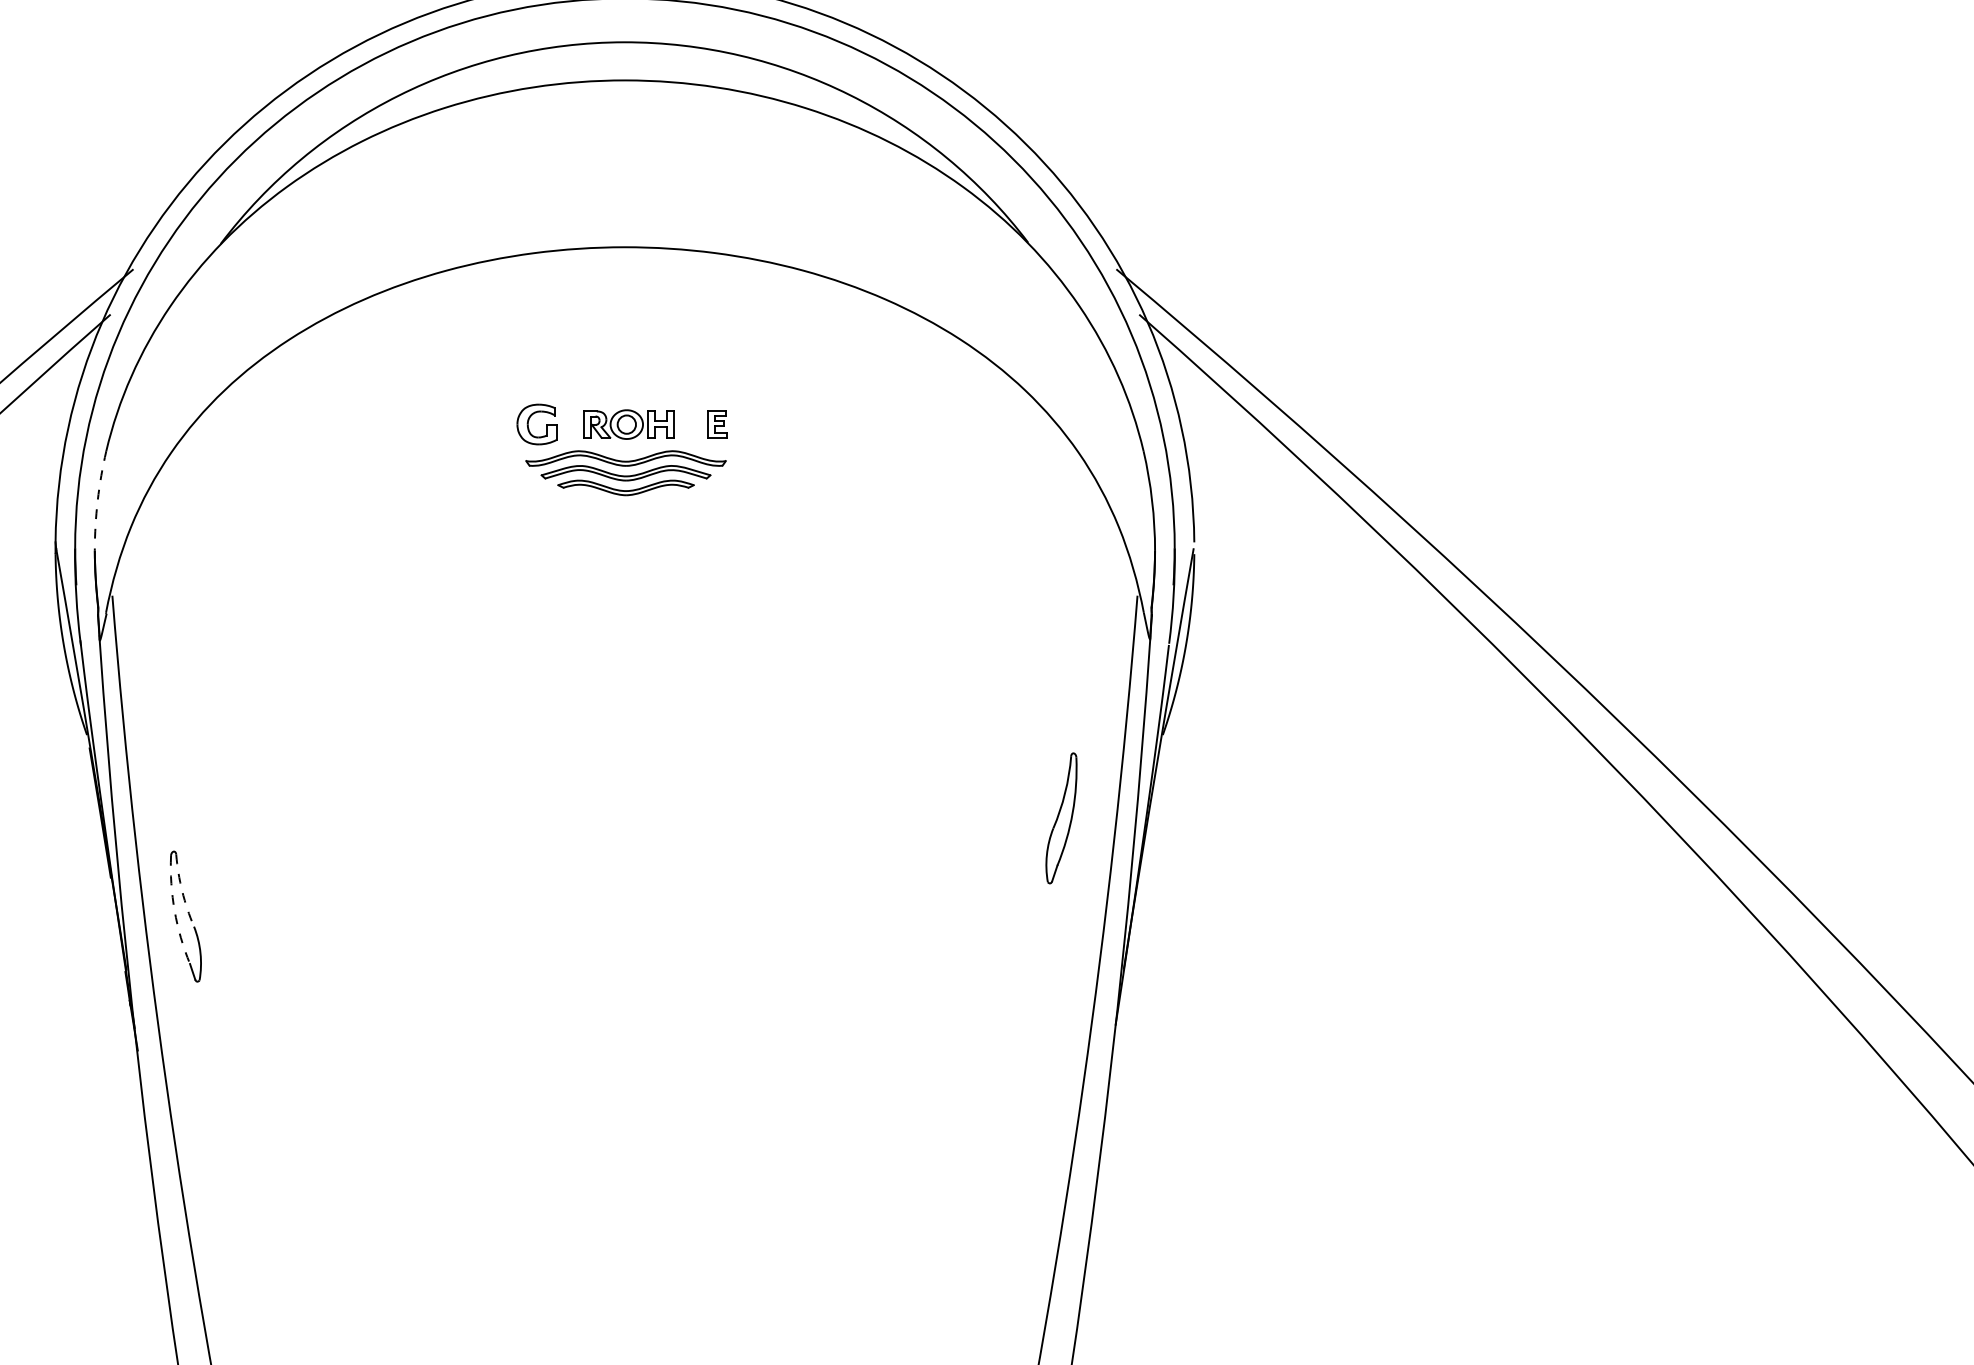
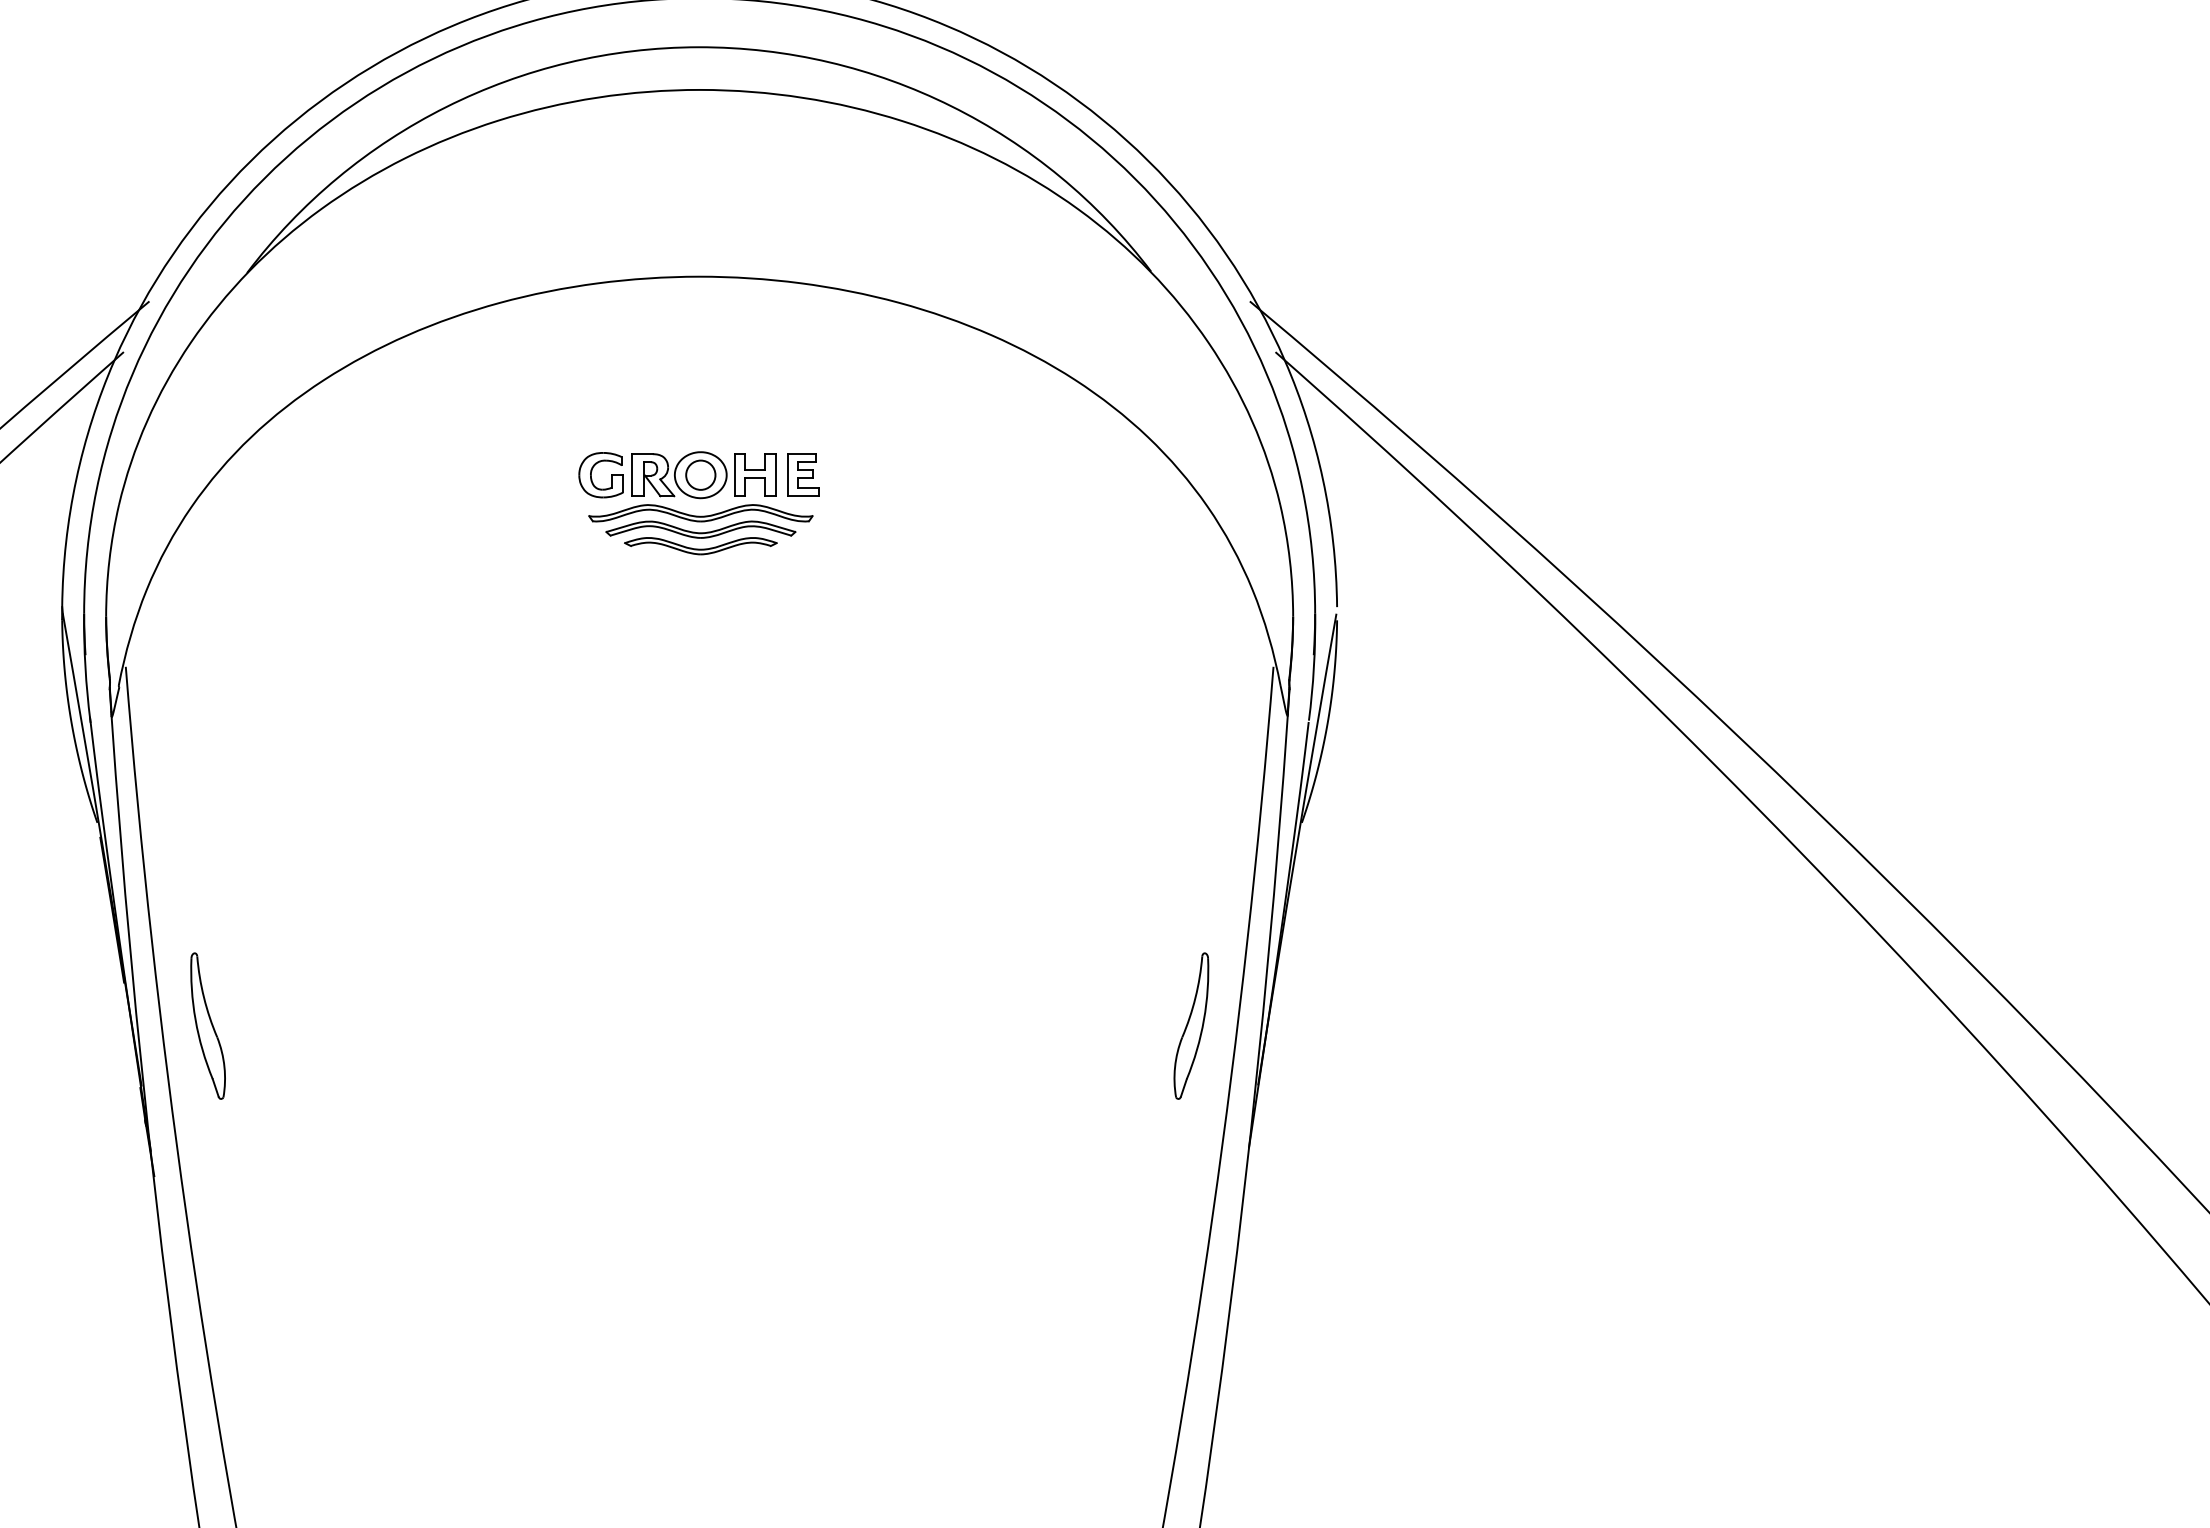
part: (717, 423) -> (803, 474), size x1.43
part: (628, 424) -> (703, 475), size x1.43
arc: (97, 500) -> (109, 560), dashed -> solid
part: (1061, 817) -> (1191, 1025), moved
arc: (182, 891) -> (204, 997), dashed -> solid
arc: (174, 910) -> (195, 1019), dashed -> solid

